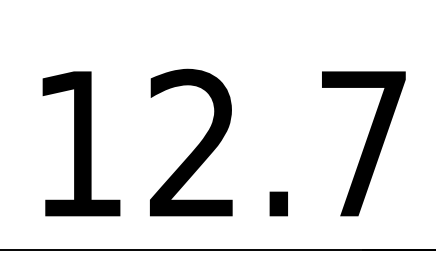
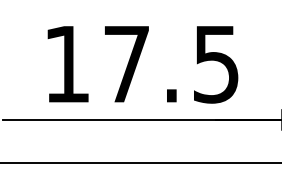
text: (278, 142) -> (171, 63), 12.7 -> 17.5

